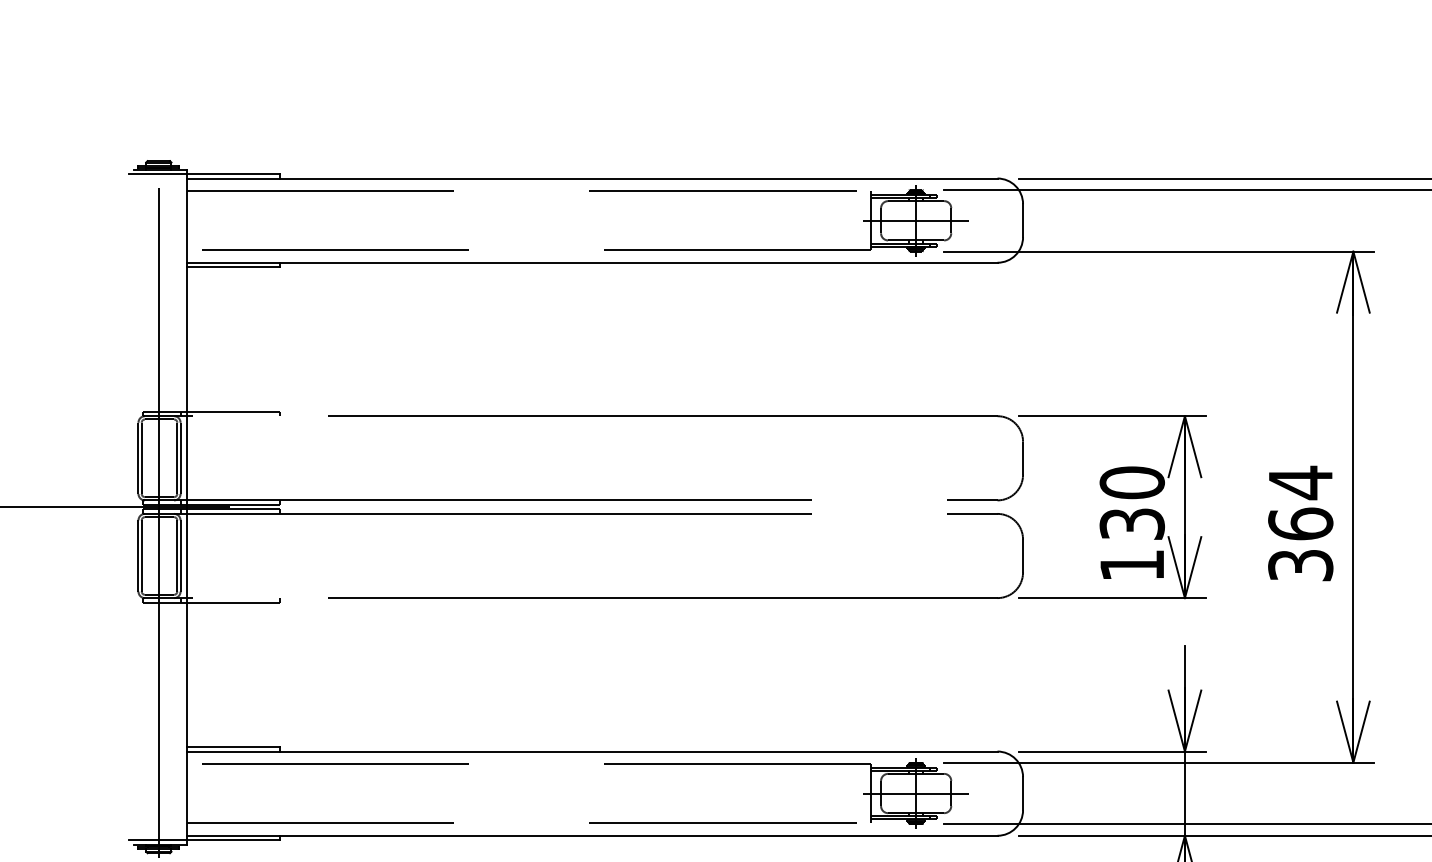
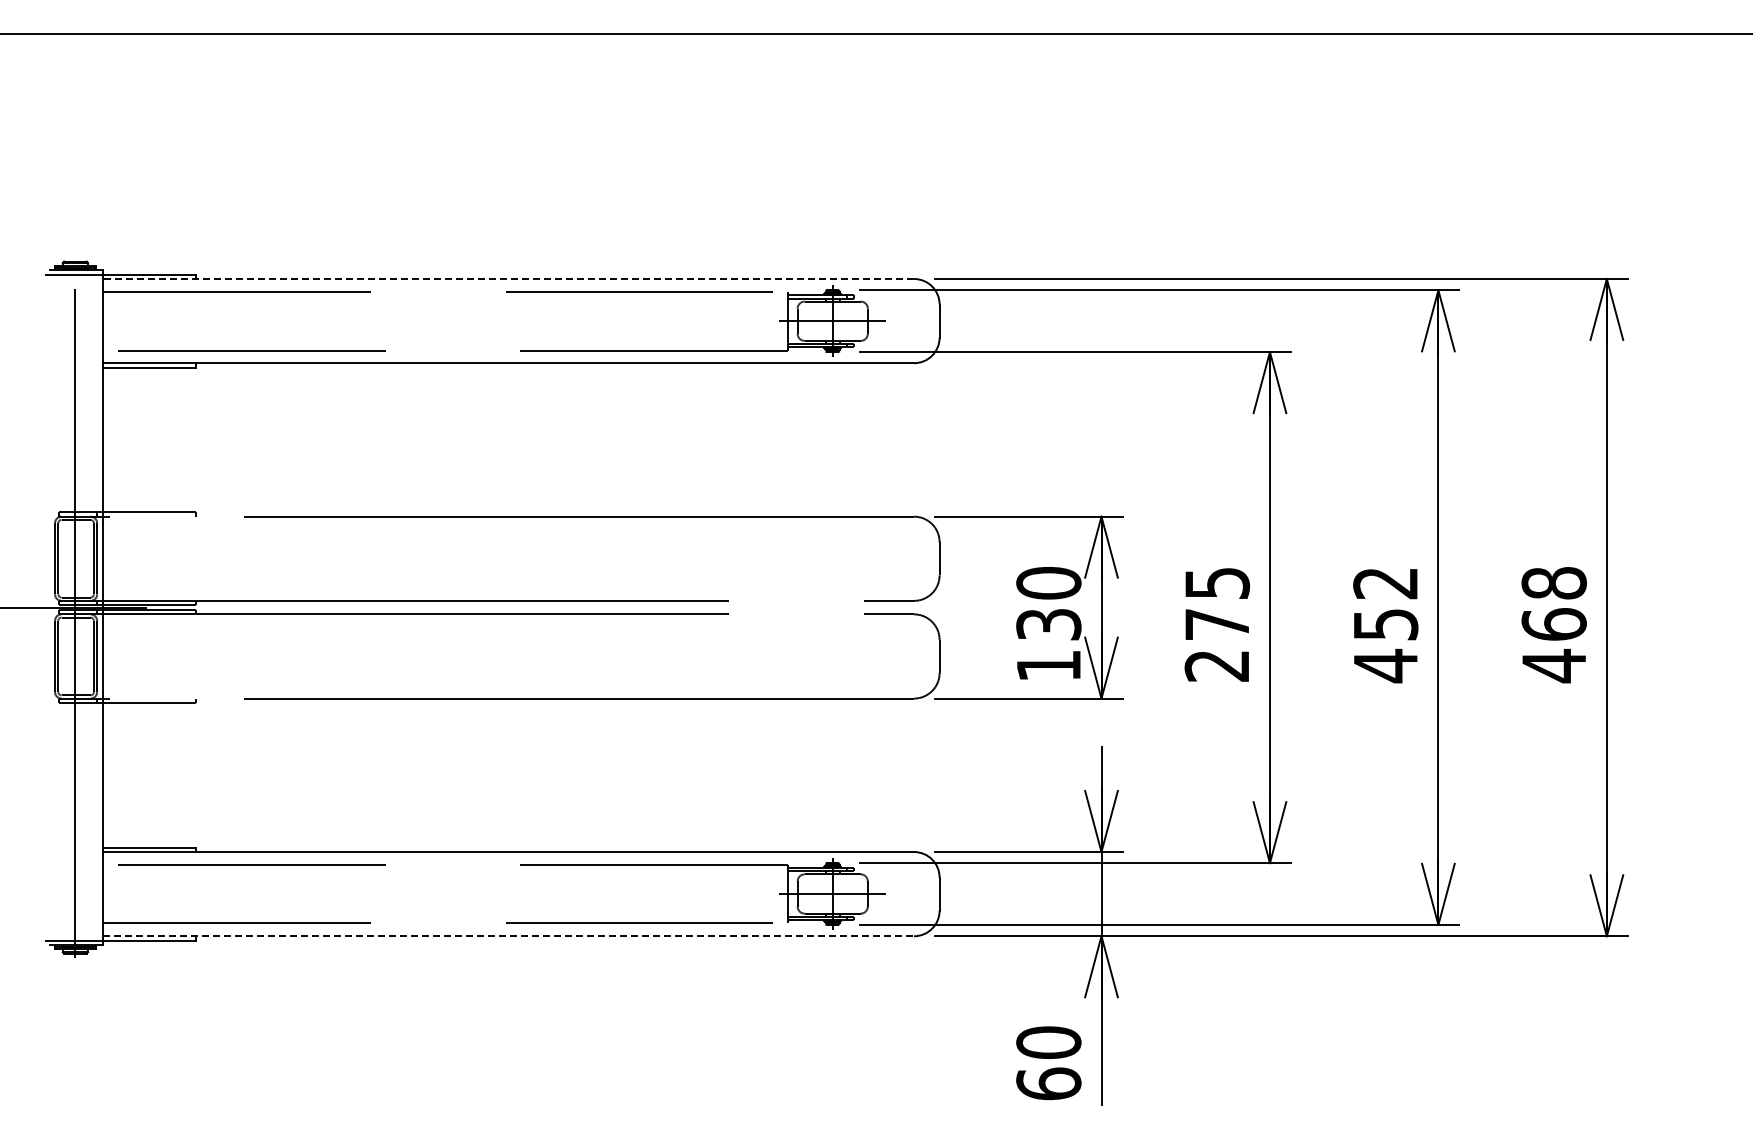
line: (591, 179) -> (508, 279), solid -> dashed
text: (1300, 523) -> (1217, 623), 364 -> 275
line: (592, 836) -> (509, 936), solid -> dashed

